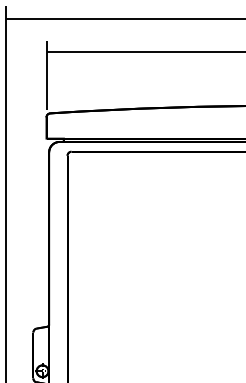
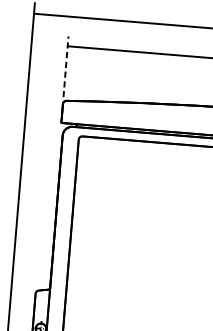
line: (46, 74) -> (66, 66), solid -> dashed

